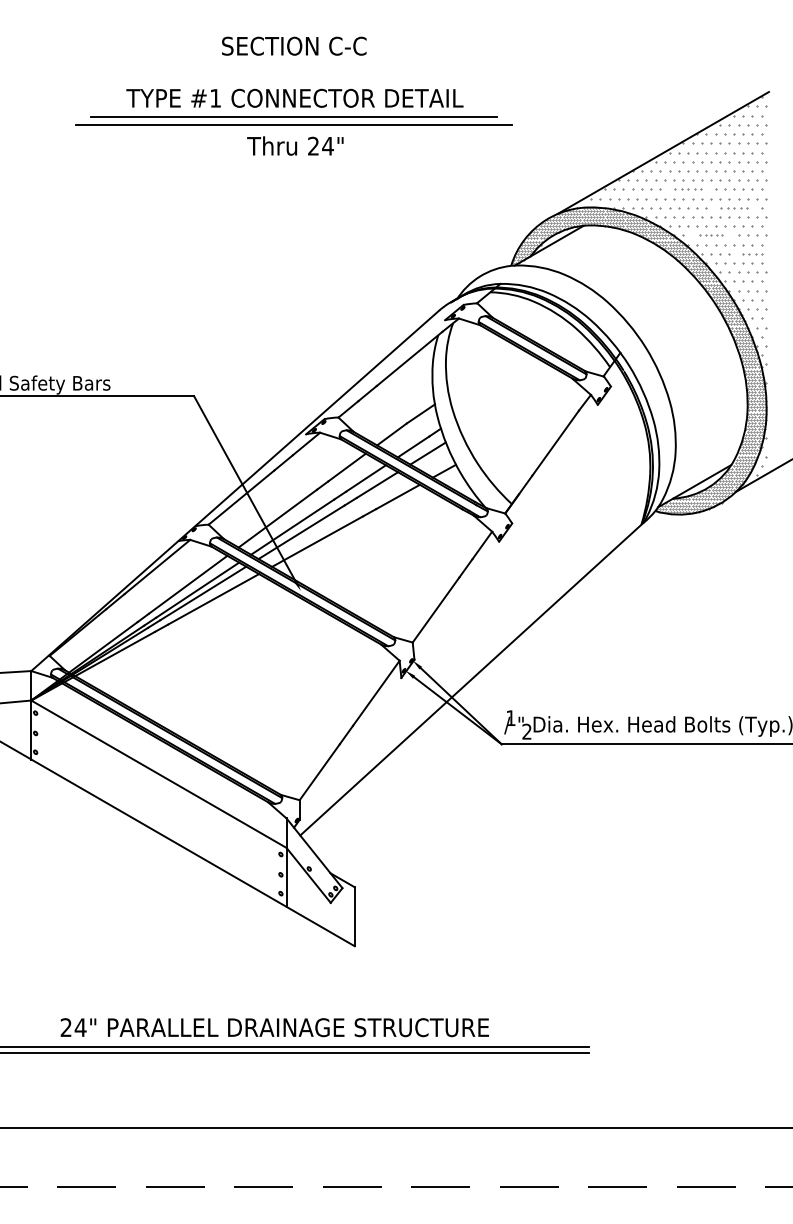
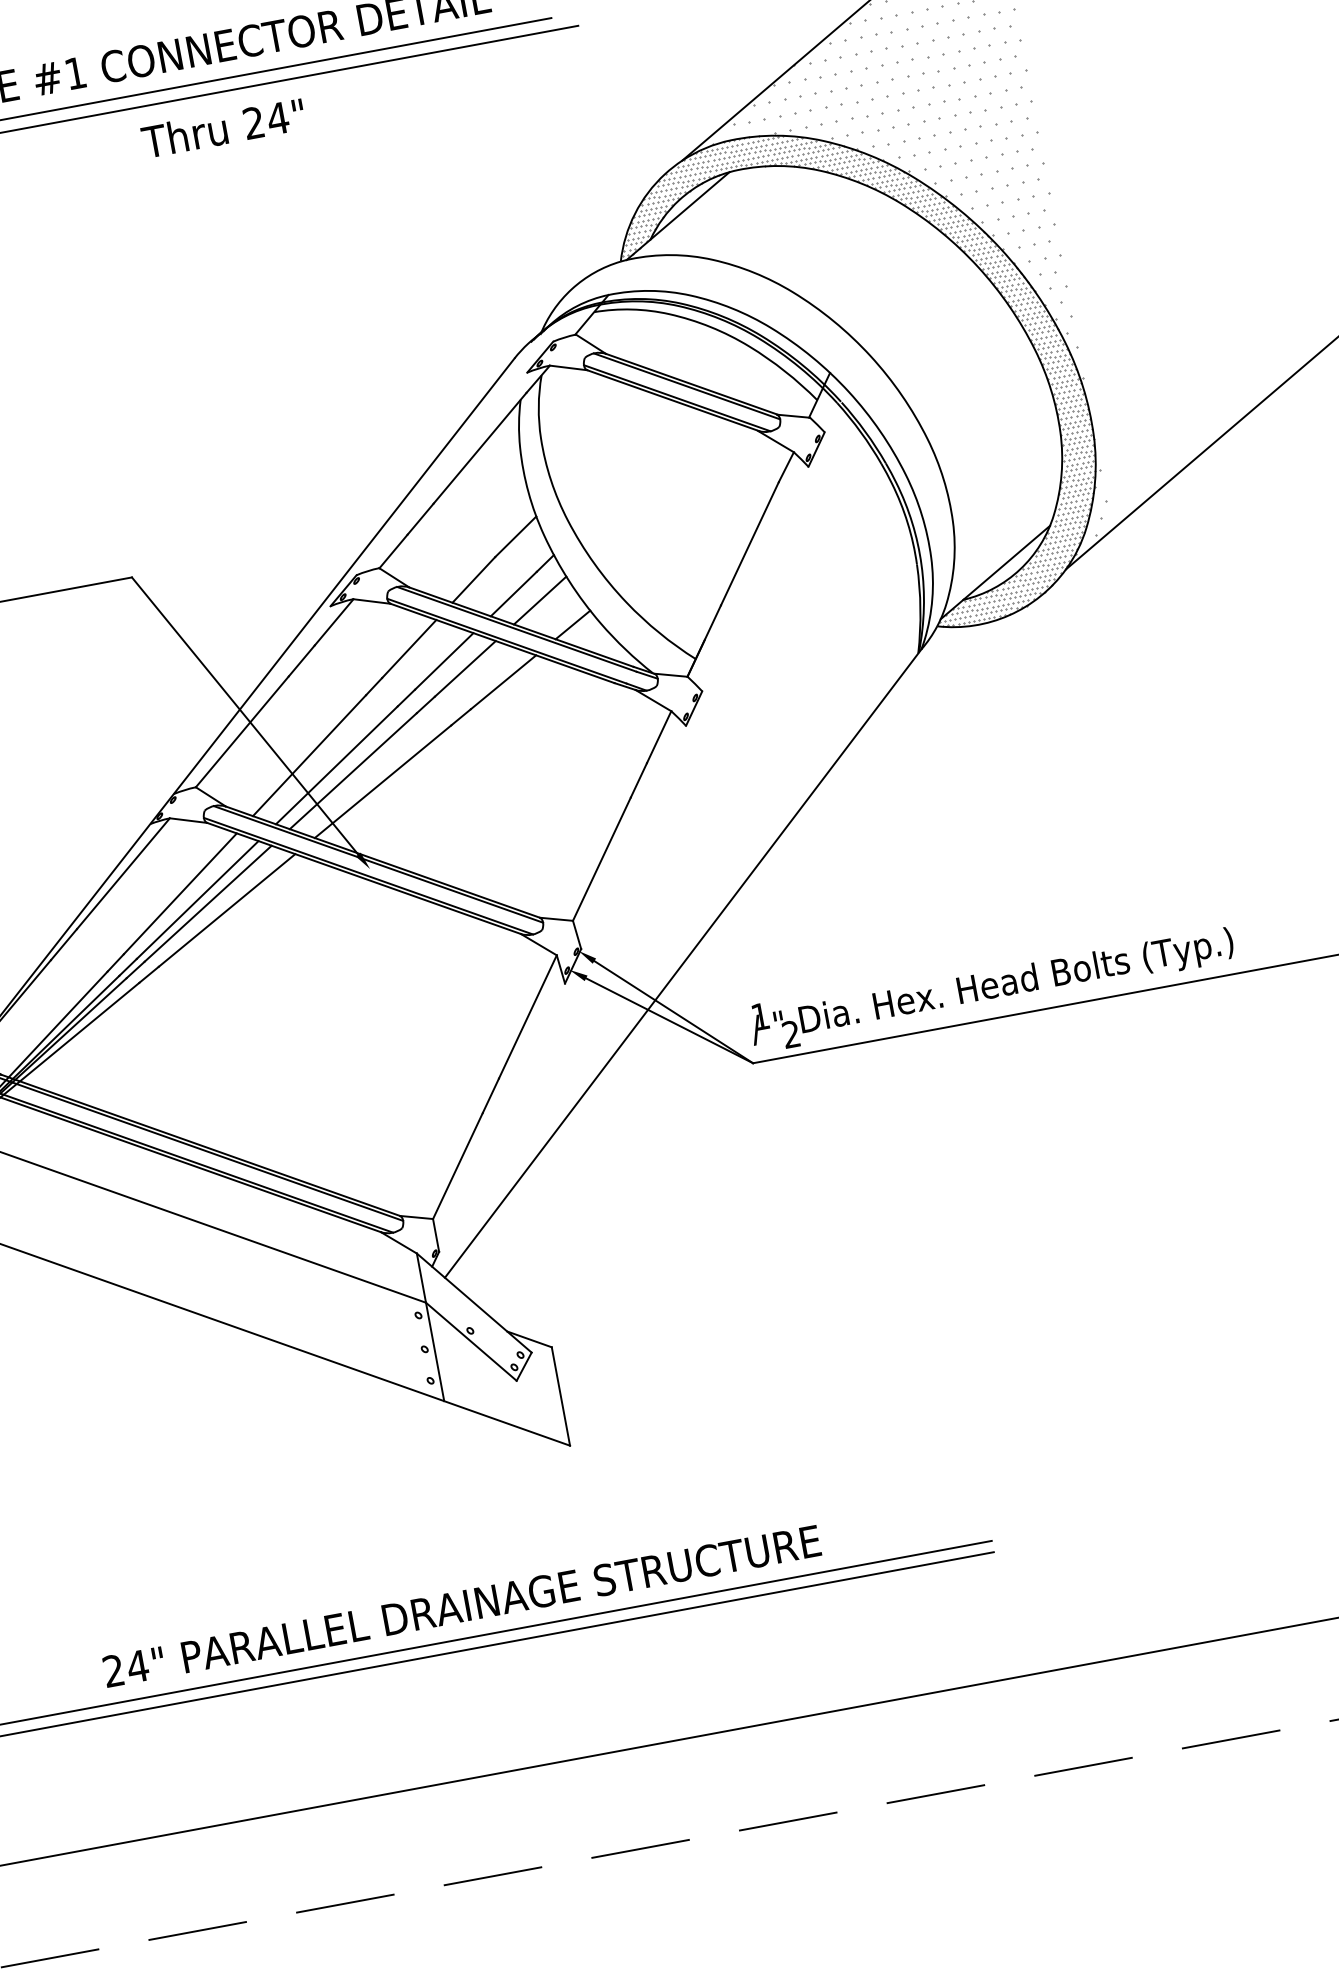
part: (688, 189) -> (893, 79), size x1.43
part: (734, 208) -> (975, 96), size x1.43
part: (711, 235) -> (945, 148), size x1.67
part: (752, 254) -> (1020, 167), size x1.43

